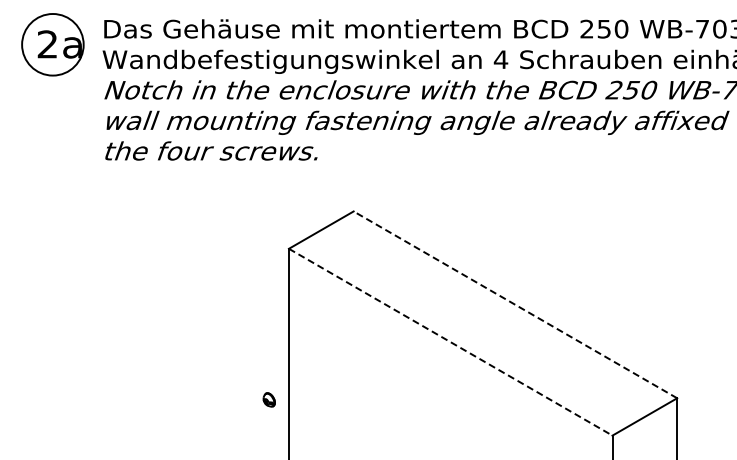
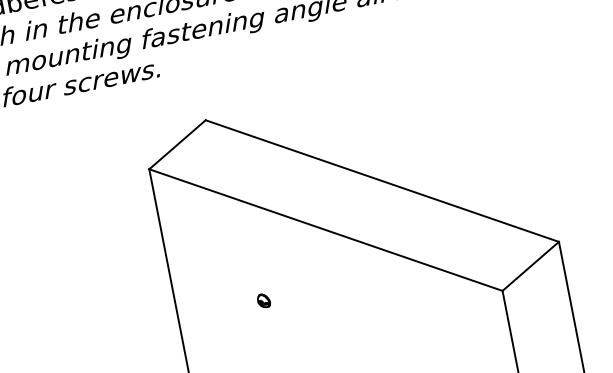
line: (515, 304) -> (382, 180), dashed -> solid
line: (450, 342) -> (325, 230), dashed -> solid
part: (268, 399) -> (263, 300), moved

